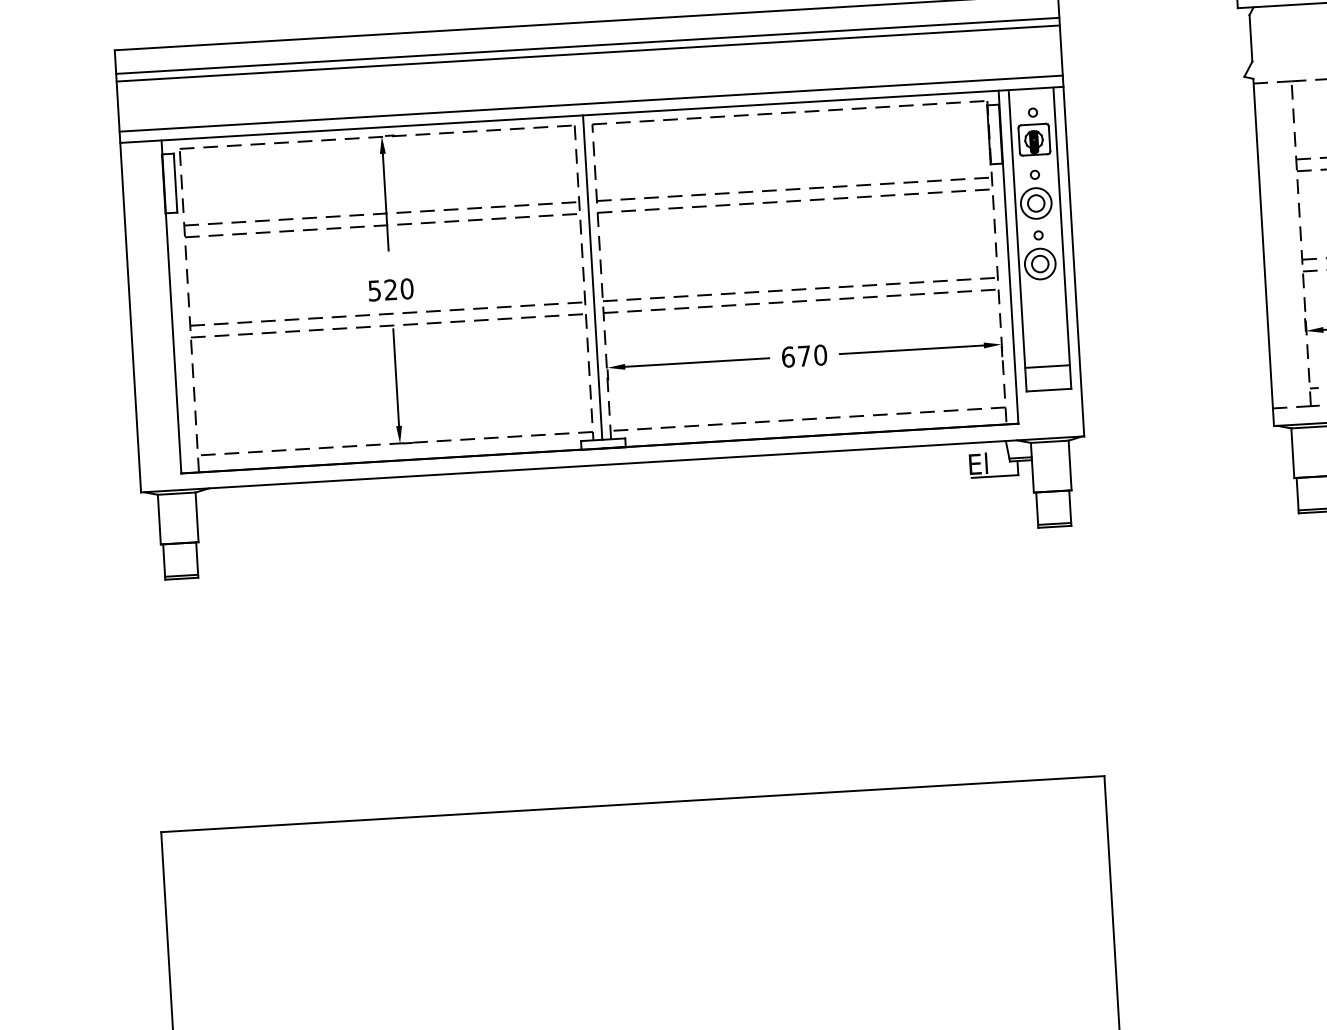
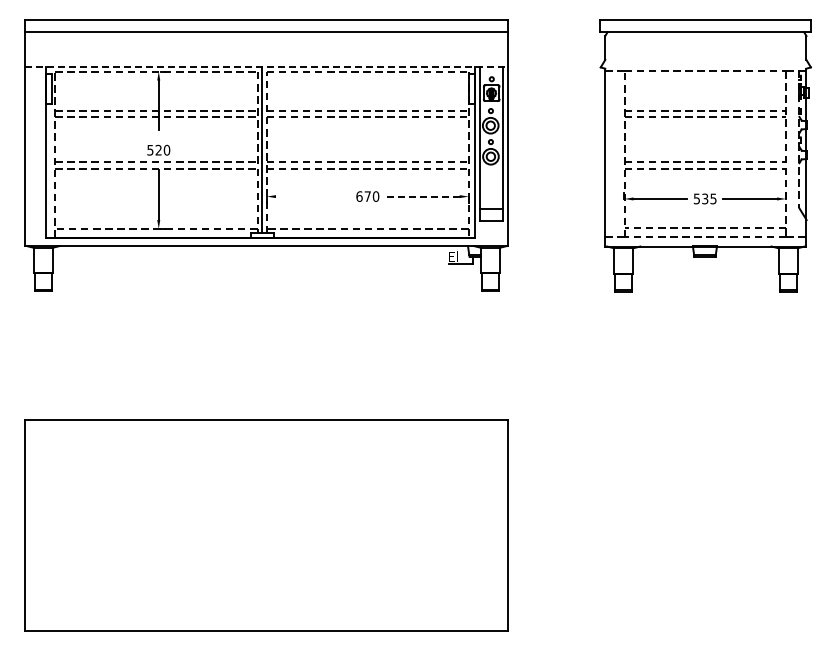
line: (588, 53) -> (266, 35), removed
line: (591, 104) -> (266, 61), removed
line: (591, 115) -> (266, 67), solid -> dashed
line: (911, 349) -> (422, 196), solid -> dashed
line: (696, 362) -> (312, 196), removed

